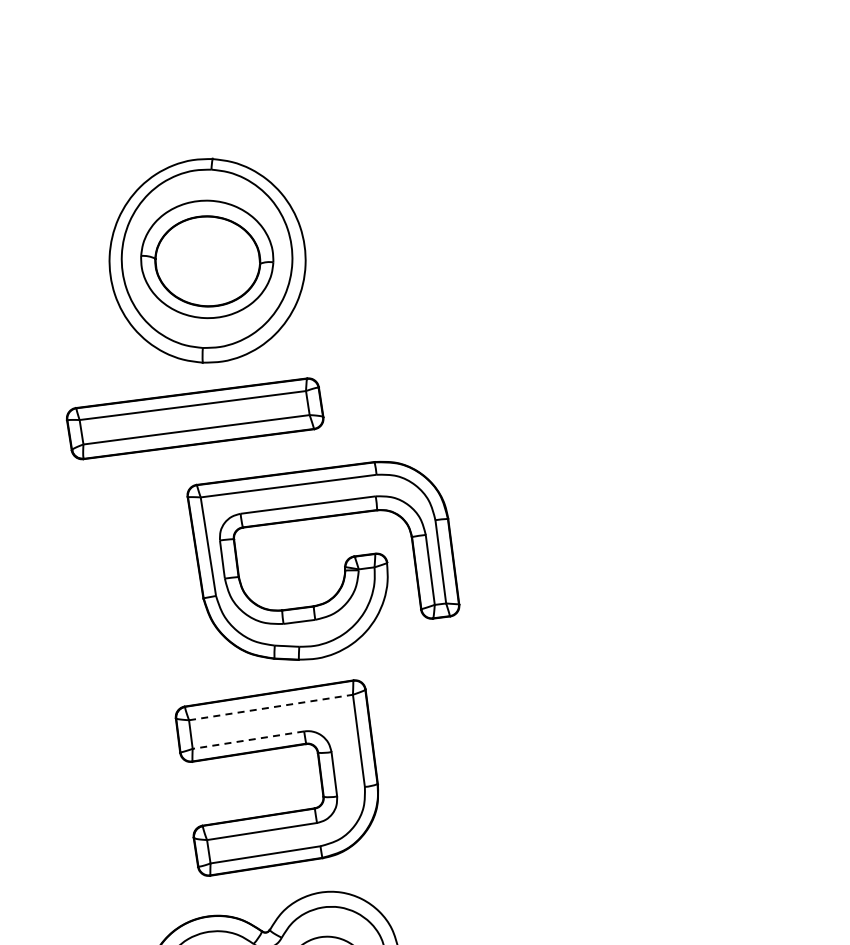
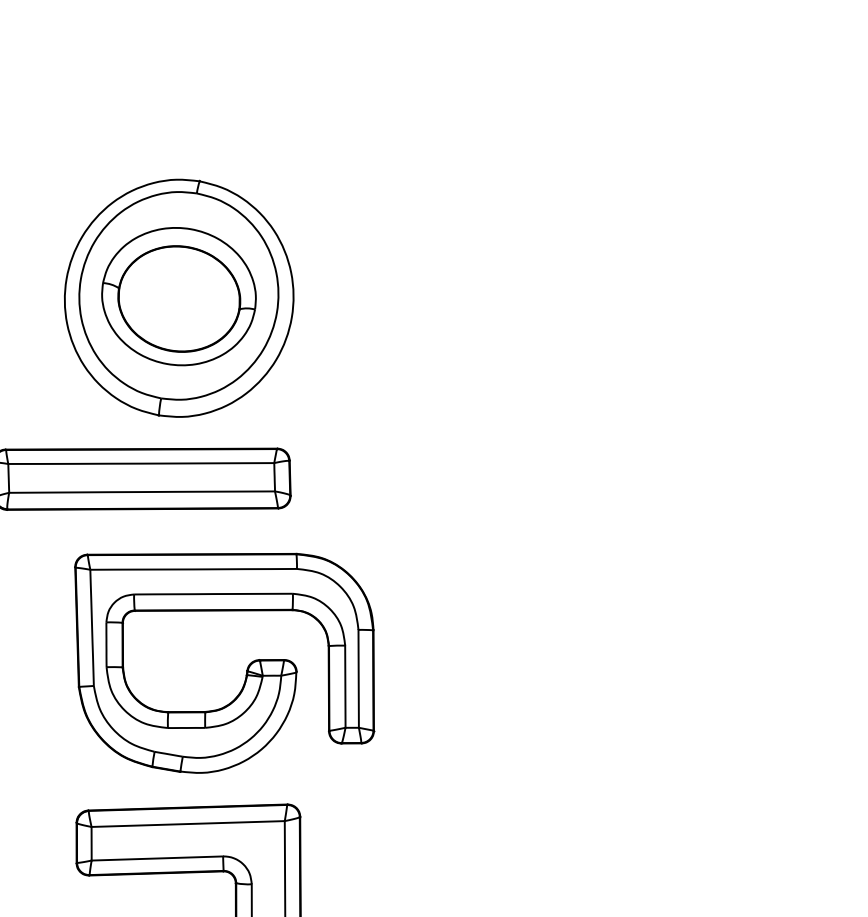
part: (344, 563) -> (247, 666), moved
line: (271, 707) -> (188, 824), dashed -> solid
line: (247, 740) -> (156, 858), dashed -> solid

